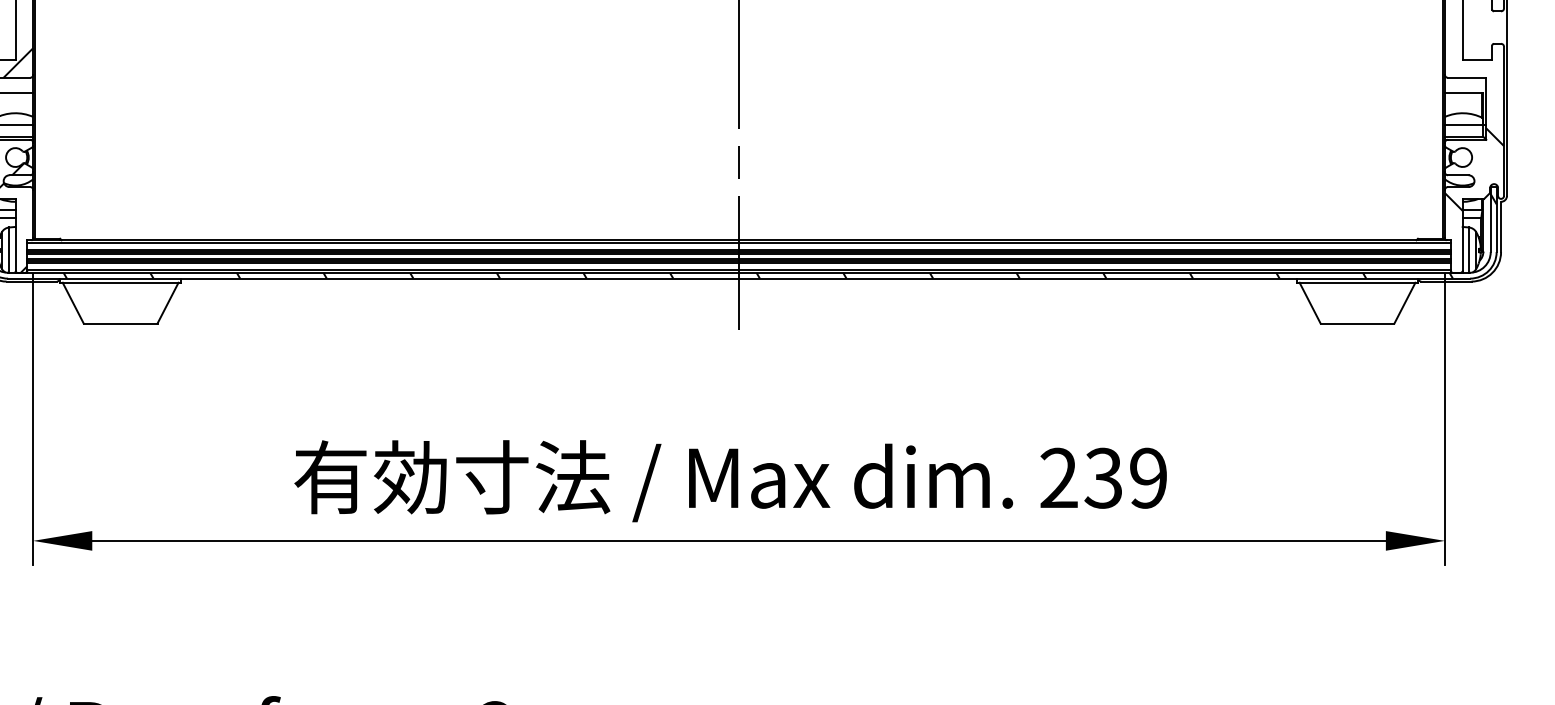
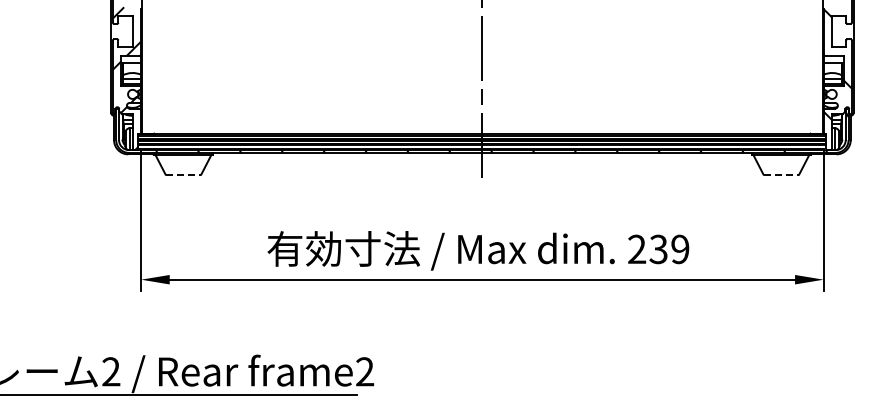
line: (120, 323) -> (183, 174), solid -> dashed
line: (1357, 323) -> (781, 174), solid -> dashed

